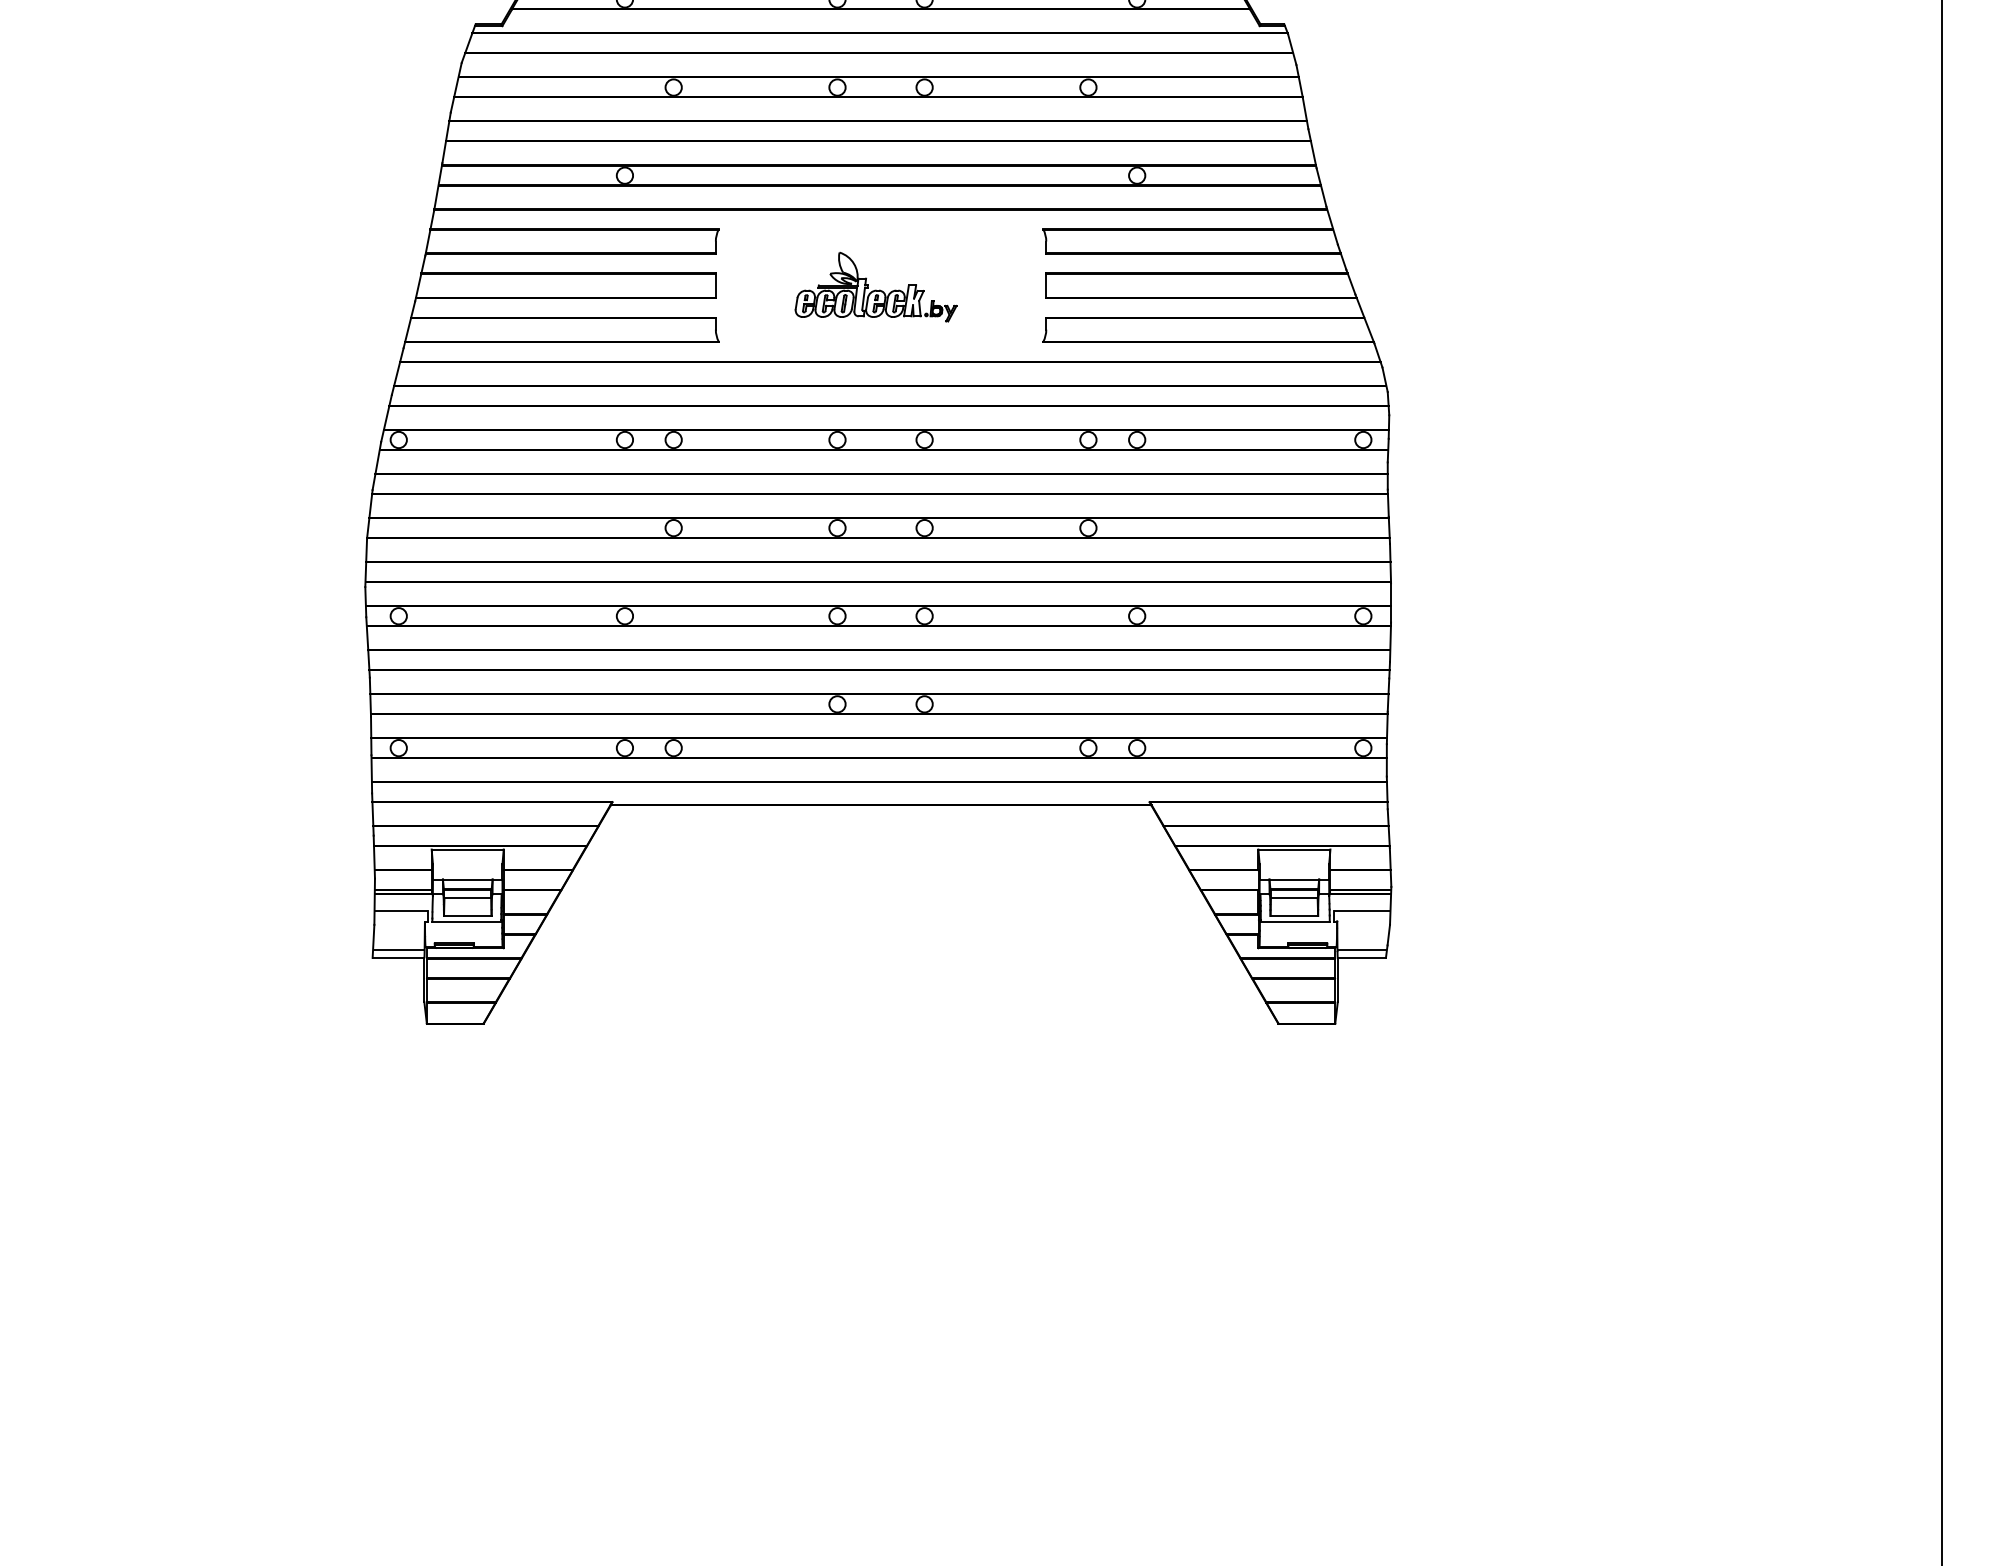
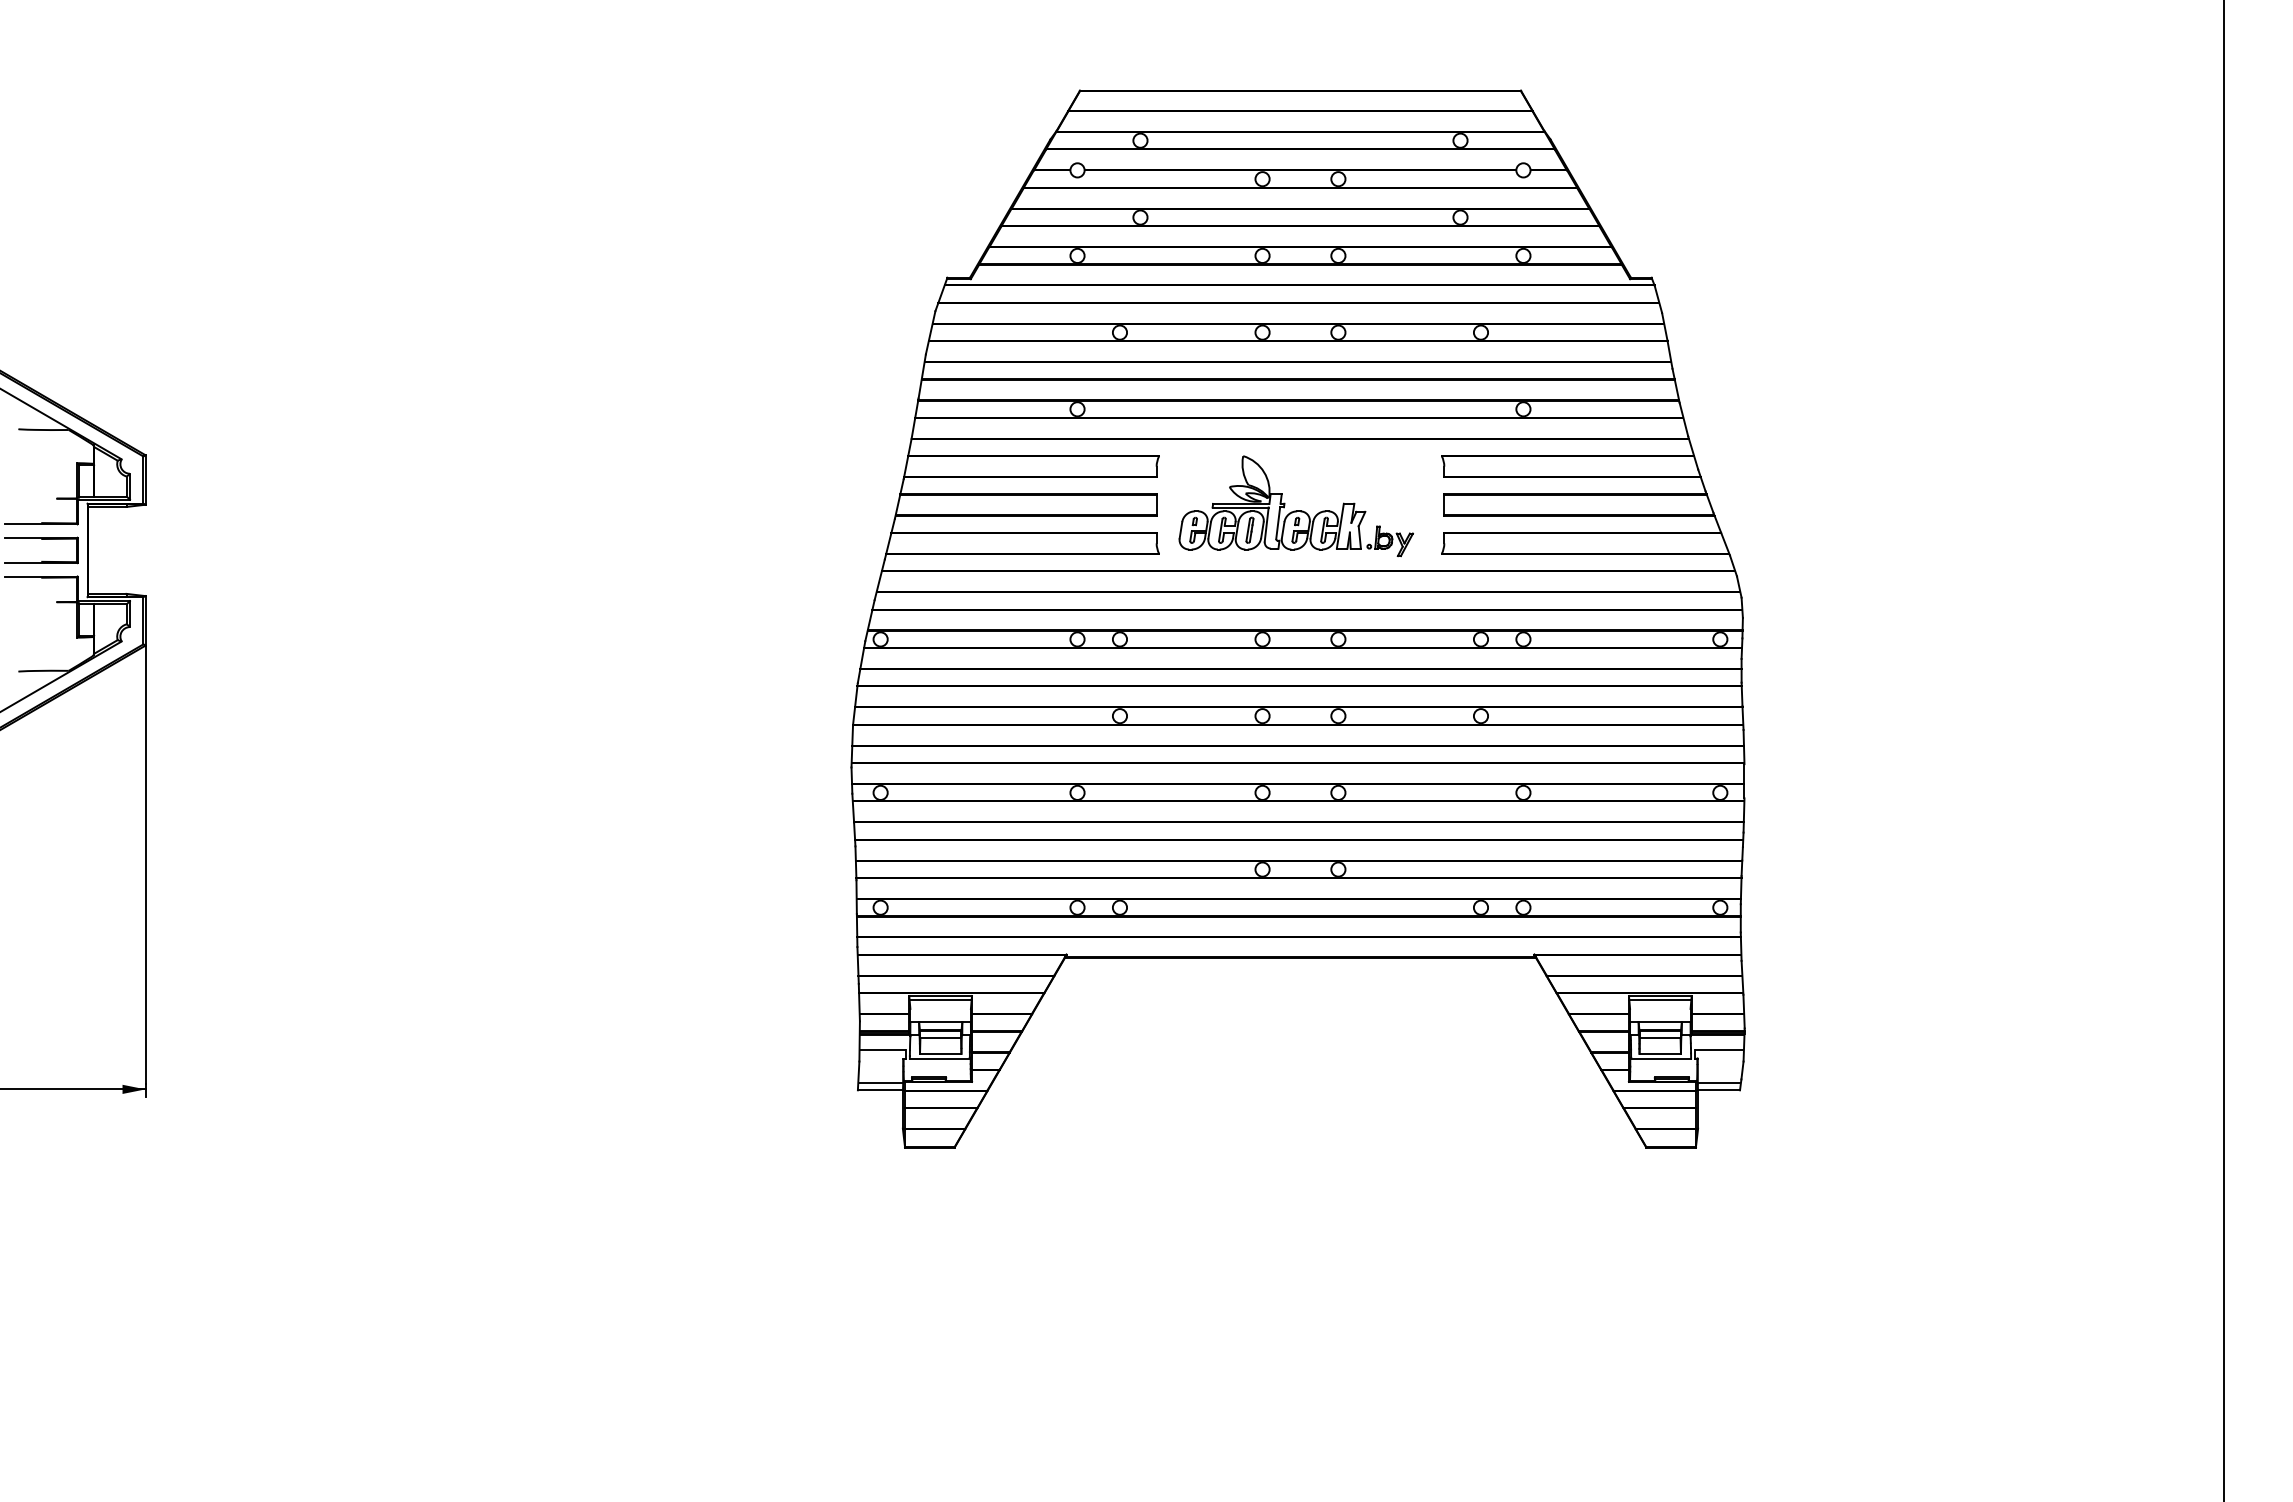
part: (875, 287) -> (1295, 506), size x1.67
line: (467, 853) -> (940, 999), added
line: (1294, 853) -> (1660, 999), added

